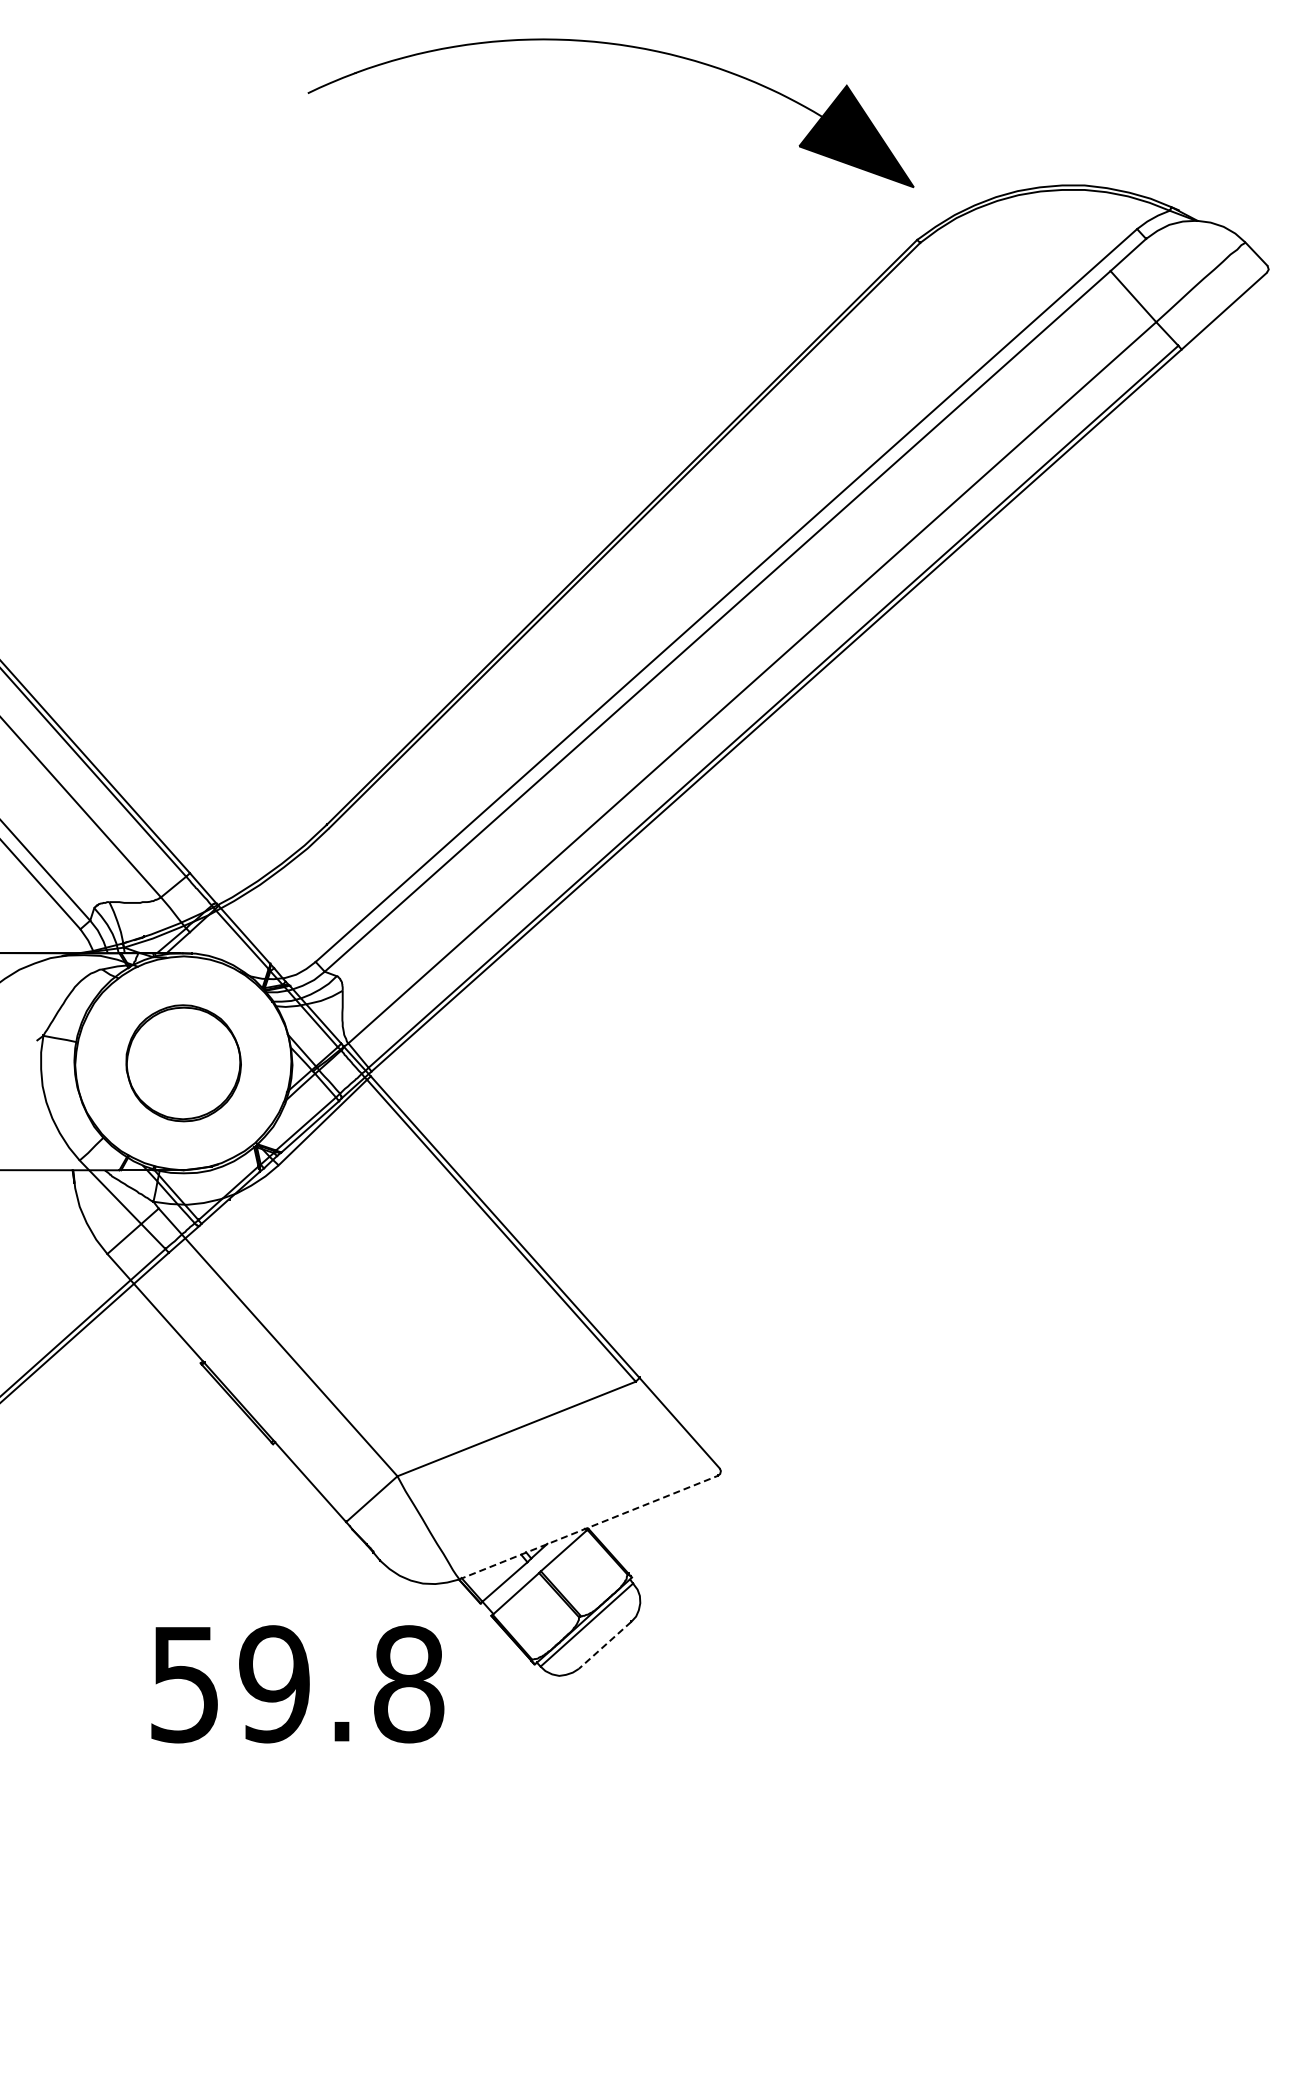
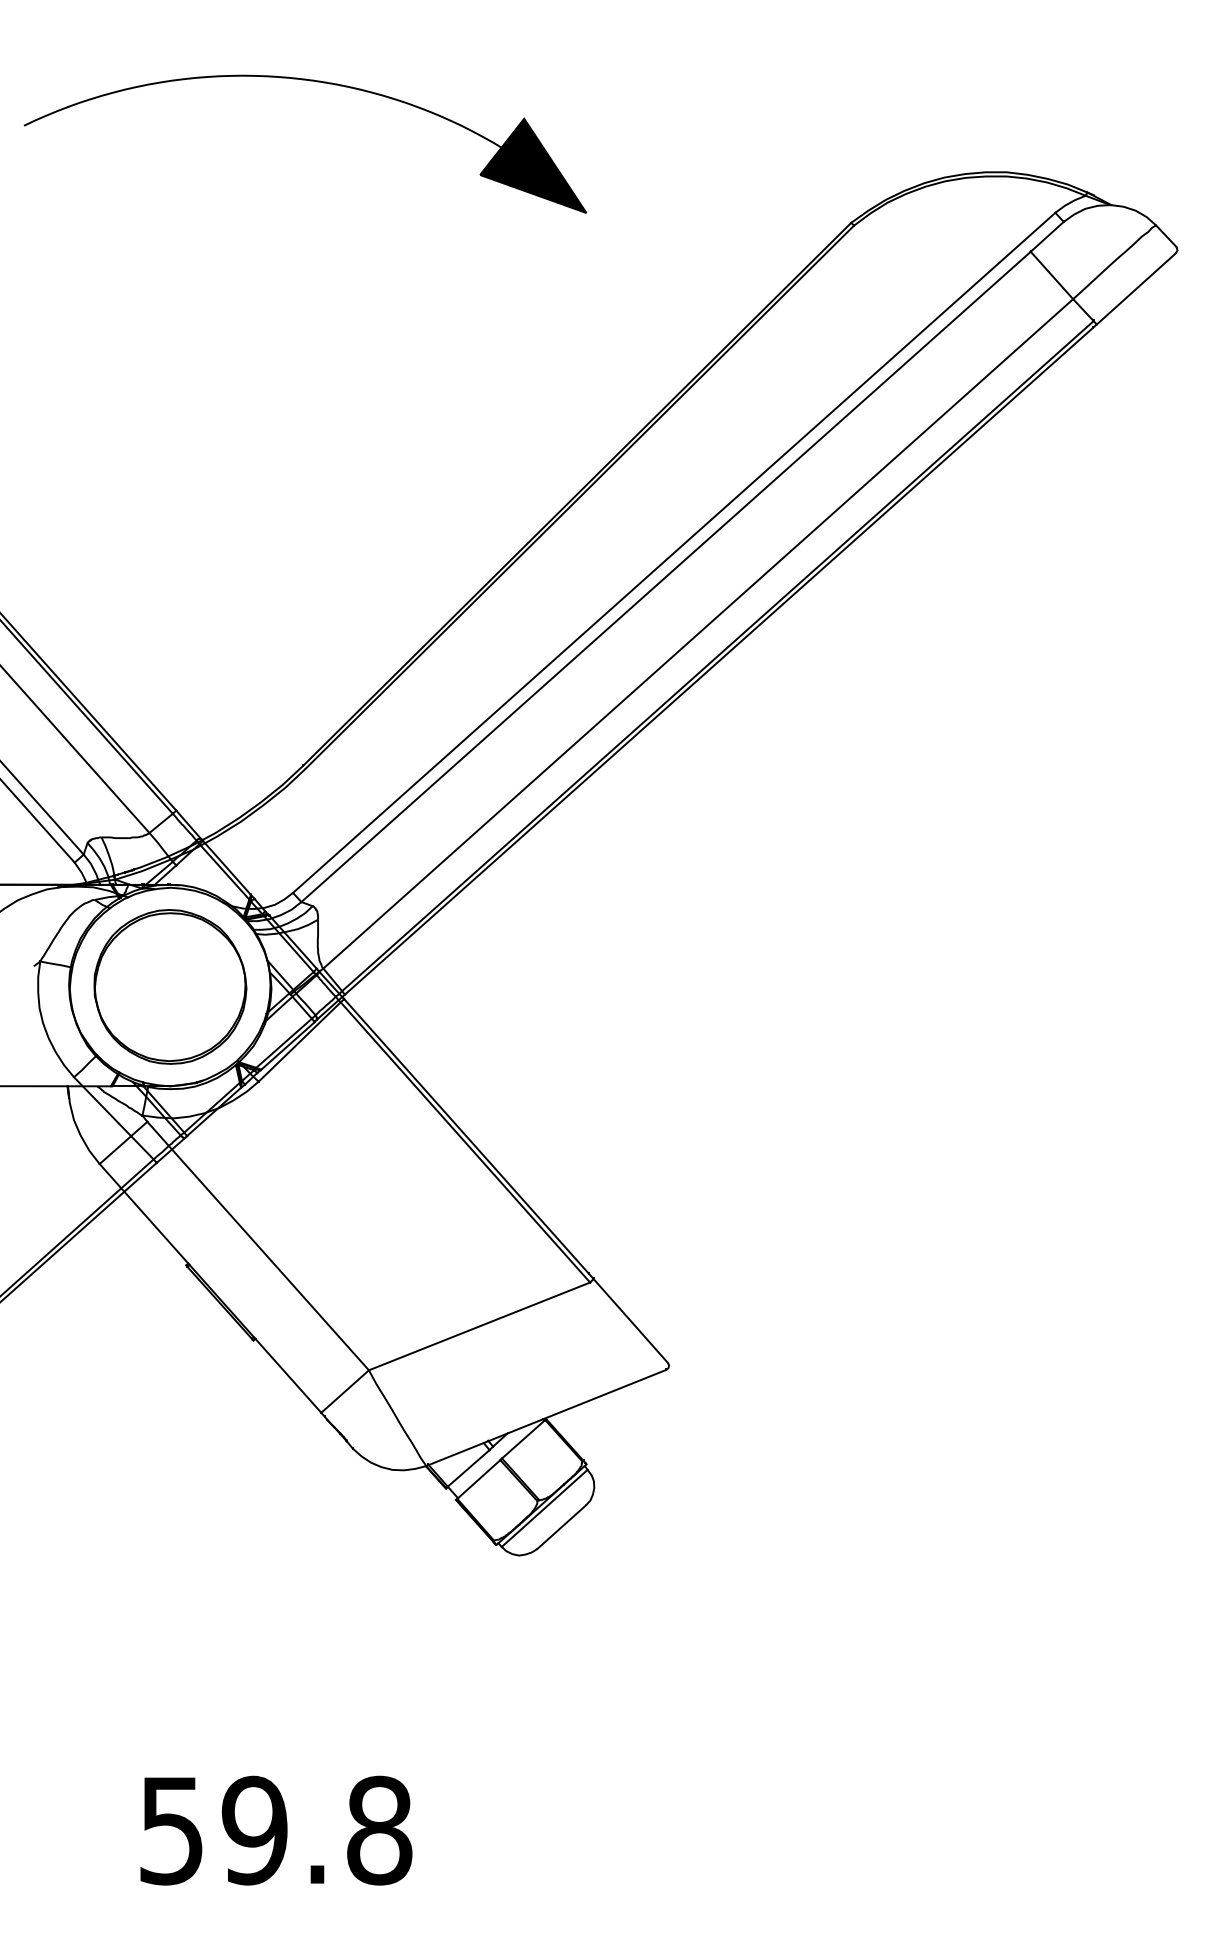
part: (622, 46) -> (316, 82), moved
part: (183, 1063) -> (170, 987), size x1.43
line: (588, 1527) -> (546, 1417), dashed -> solid
line: (604, 1645) -> (561, 1527), dashed -> solid
text: (297, 1684) -> (276, 1830), moved

